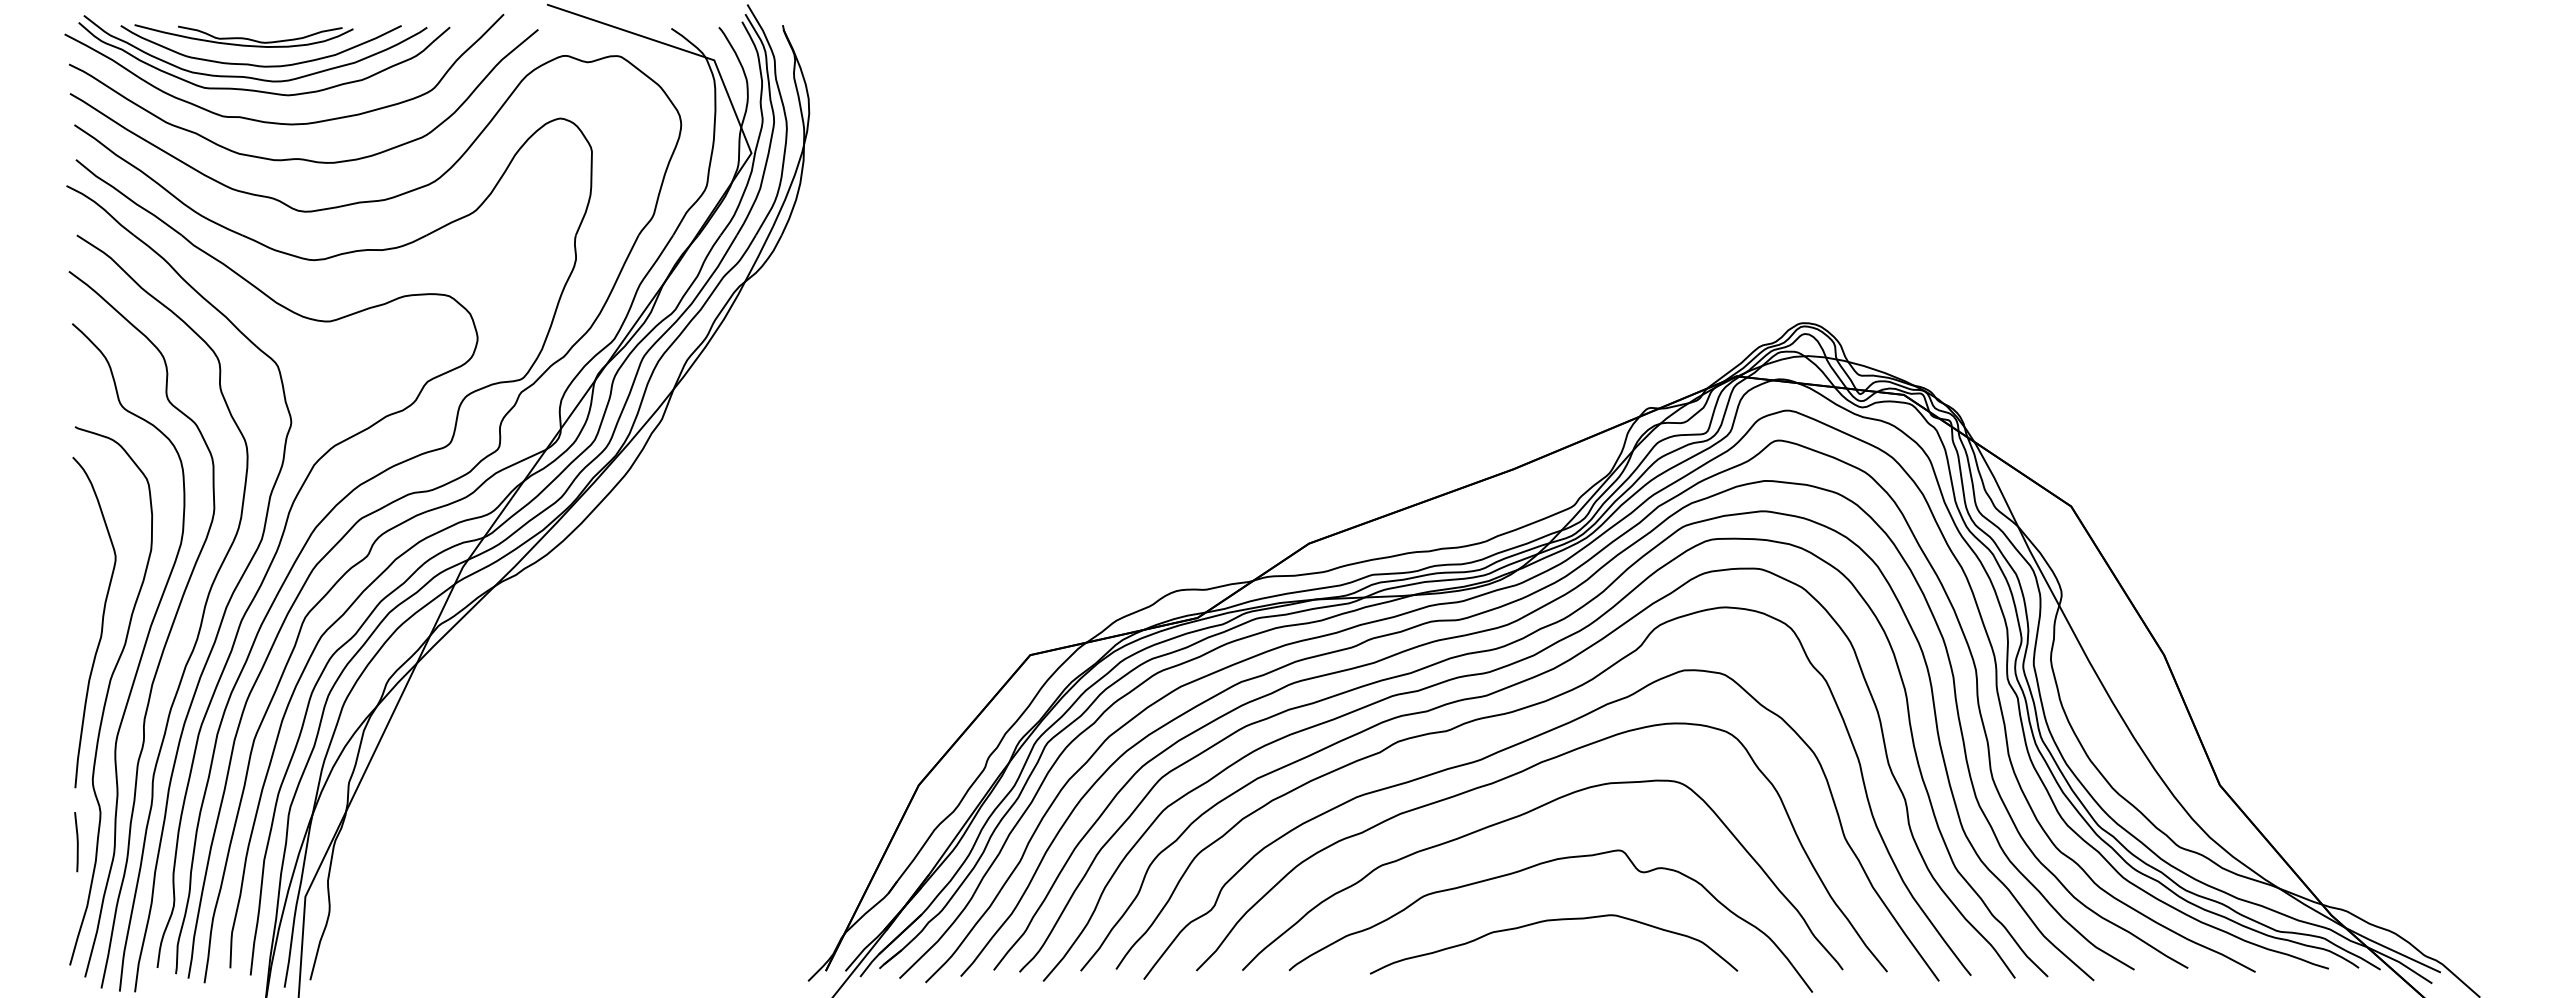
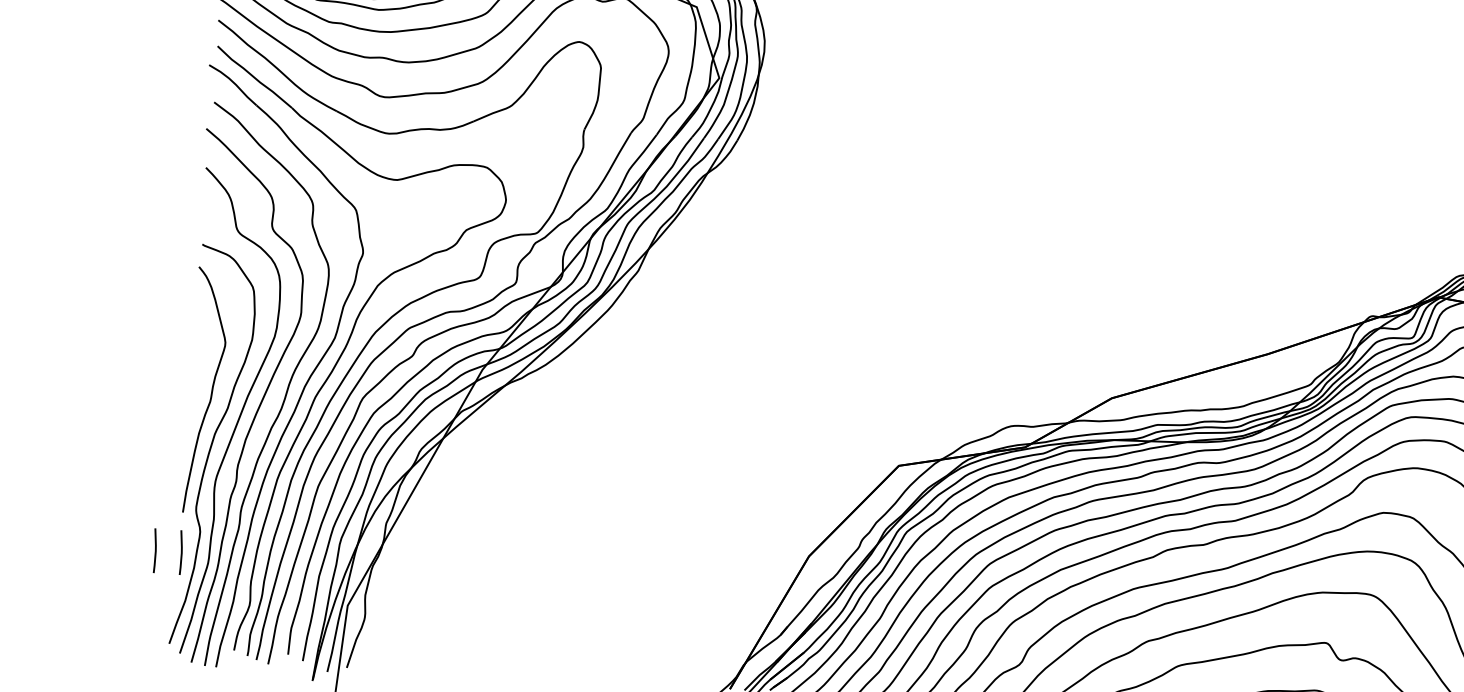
line: (41, 841) -> (154, 550), added

